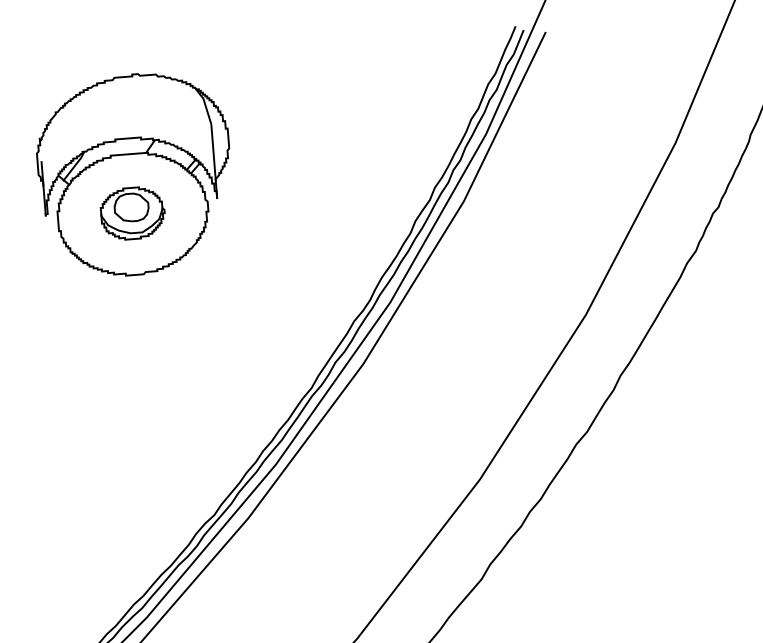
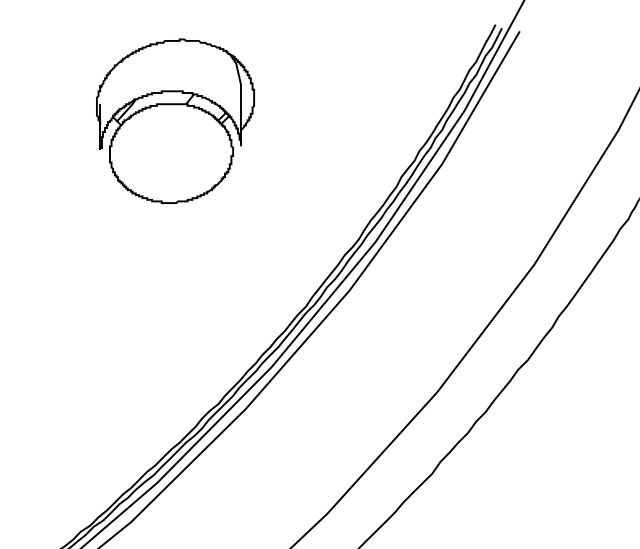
part: (131, 213) -> (170, 152), removed

